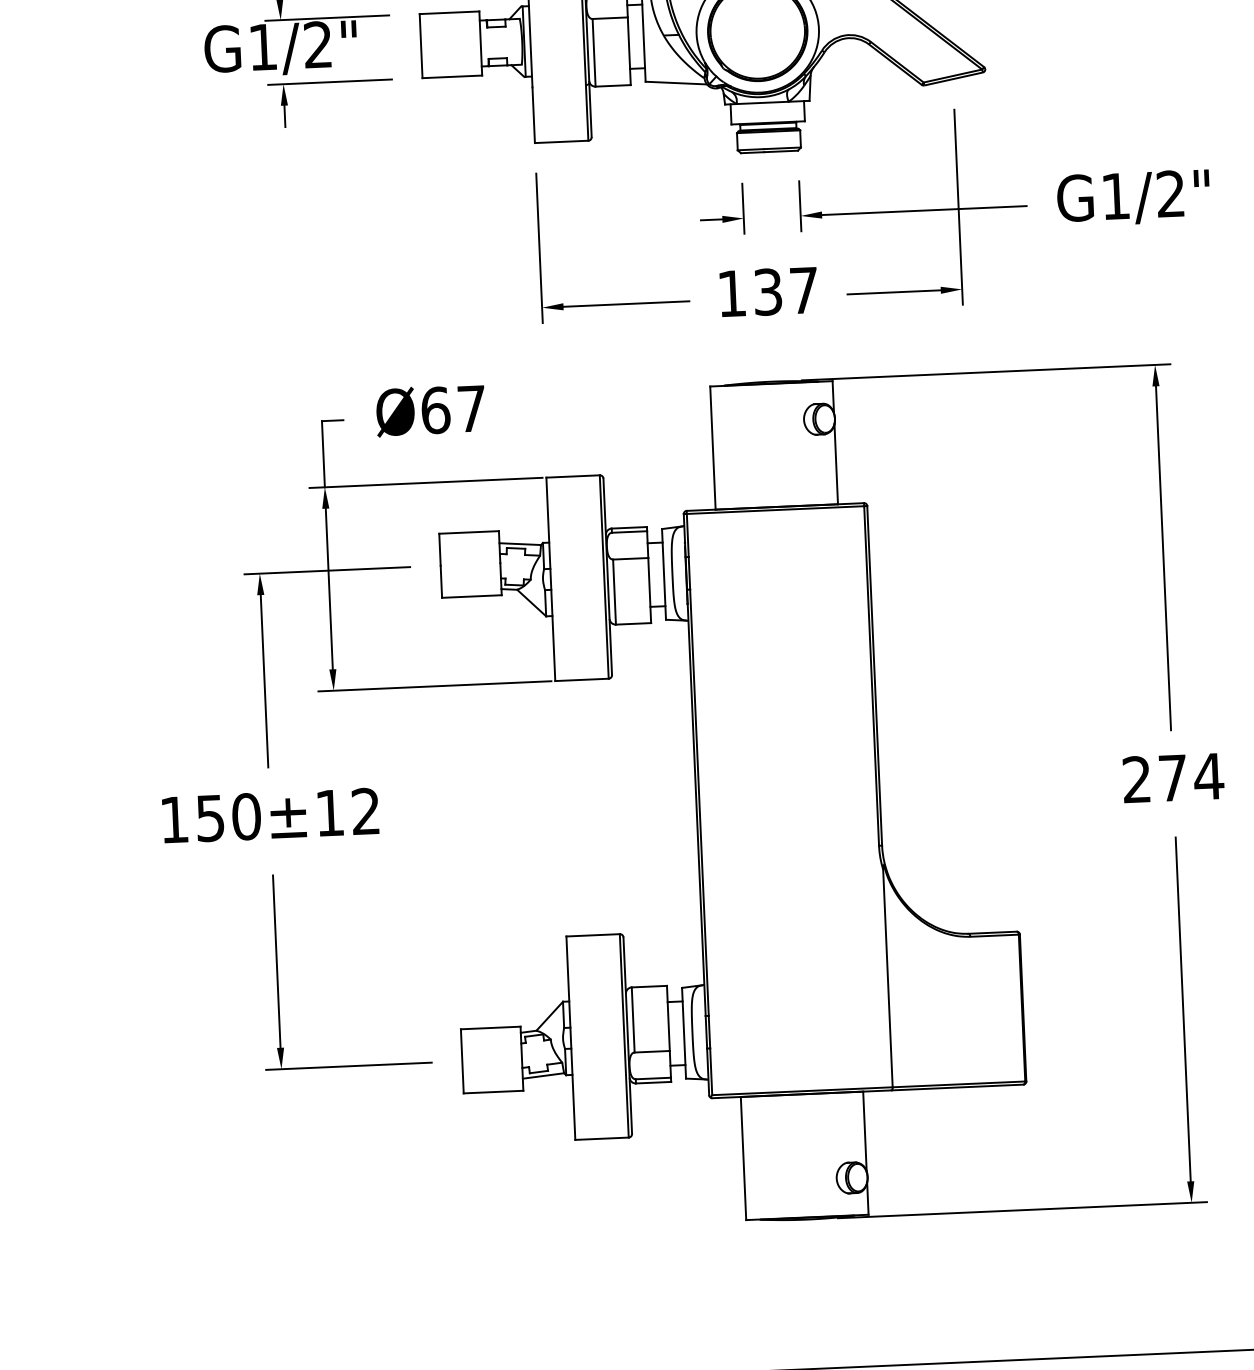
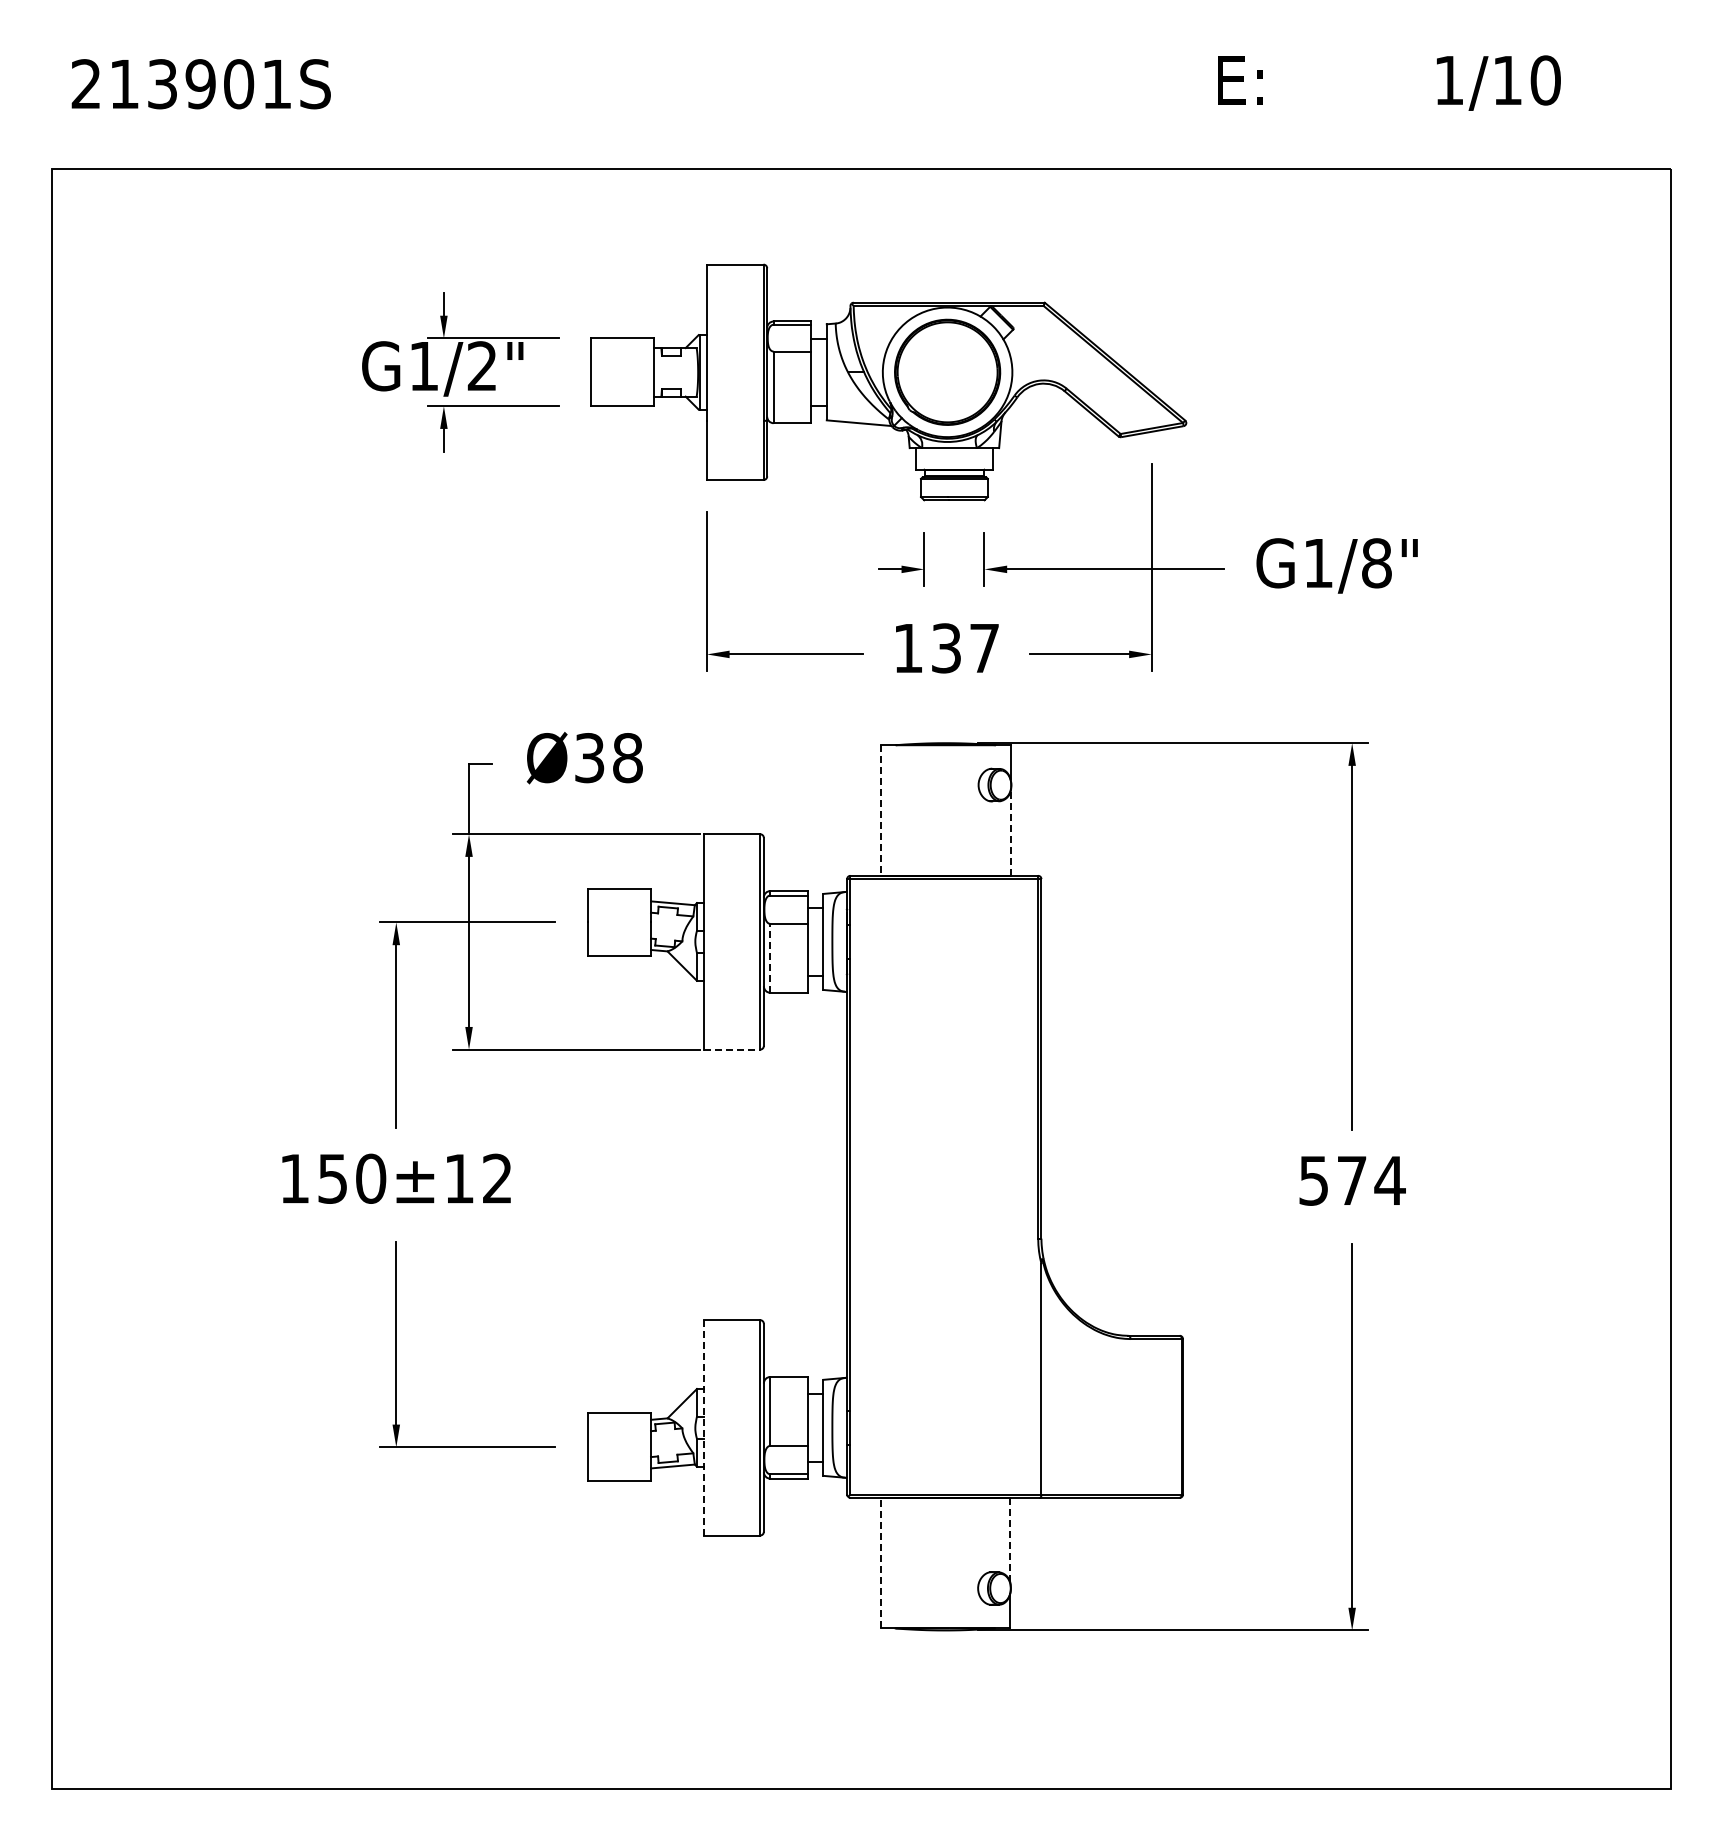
text: (1170, 194) -> (1376, 563), G1/2" -> G1/8"
text: (453, 410) -> (608, 758), Ø67 -> Ø38
line: (713, 448) -> (881, 811), solid -> dashed
line: (836, 464) -> (1010, 833), solid -> dashed
line: (614, 591) -> (770, 957), solid -> dashed
line: (582, 679) -> (732, 1049), solid -> dashed
text: (1136, 779) -> (1313, 1180), 274 -> 574
line: (570, 1037) -> (703, 1427), solid -> dashed
line: (865, 1131) -> (1010, 1540), solid -> dashed
line: (743, 1158) -> (880, 1562), solid -> dashed

